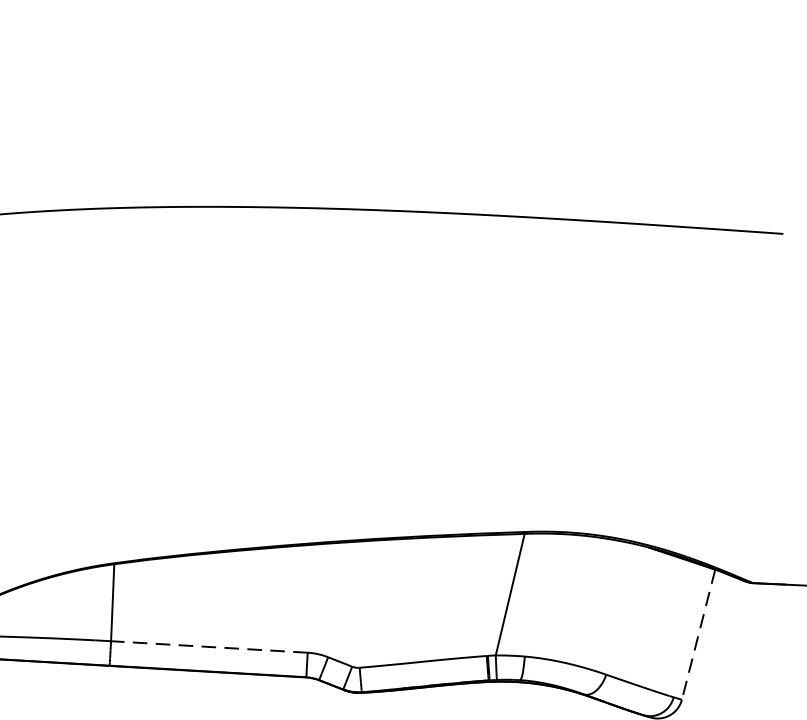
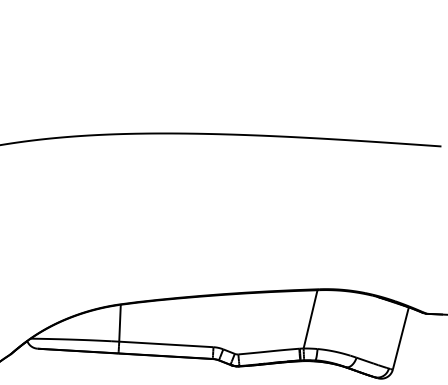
line: (697, 636) -> (400, 339), dashed -> solid
line: (207, 647) -> (165, 344), dashed -> solid

